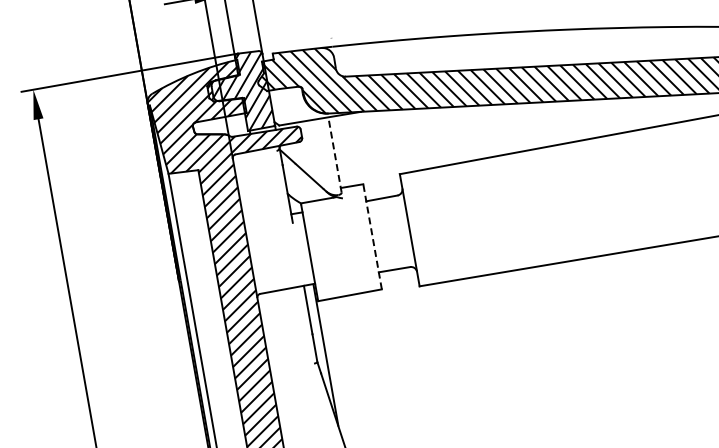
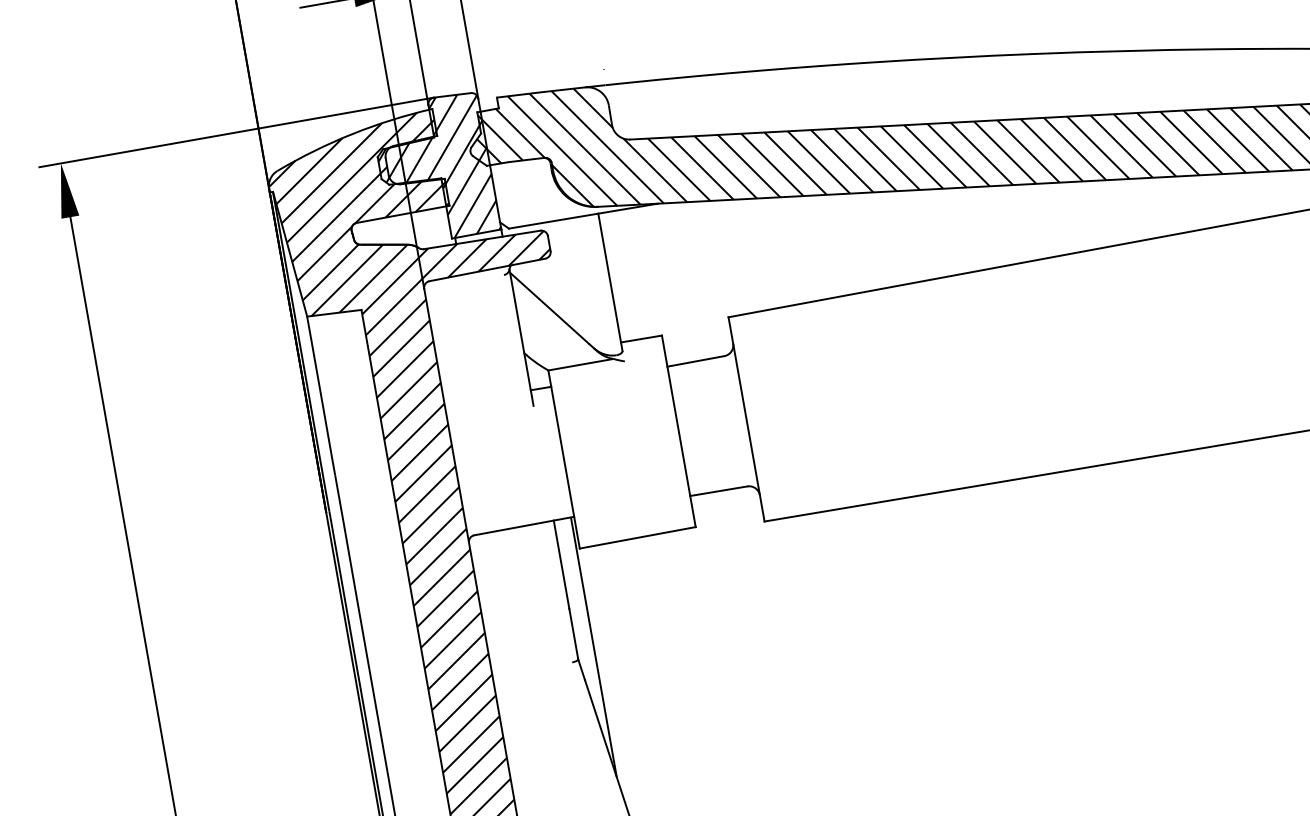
line: (334, 154) -> (609, 281), dashed -> solid
line: (372, 236) -> (678, 430), dashed -> solid

